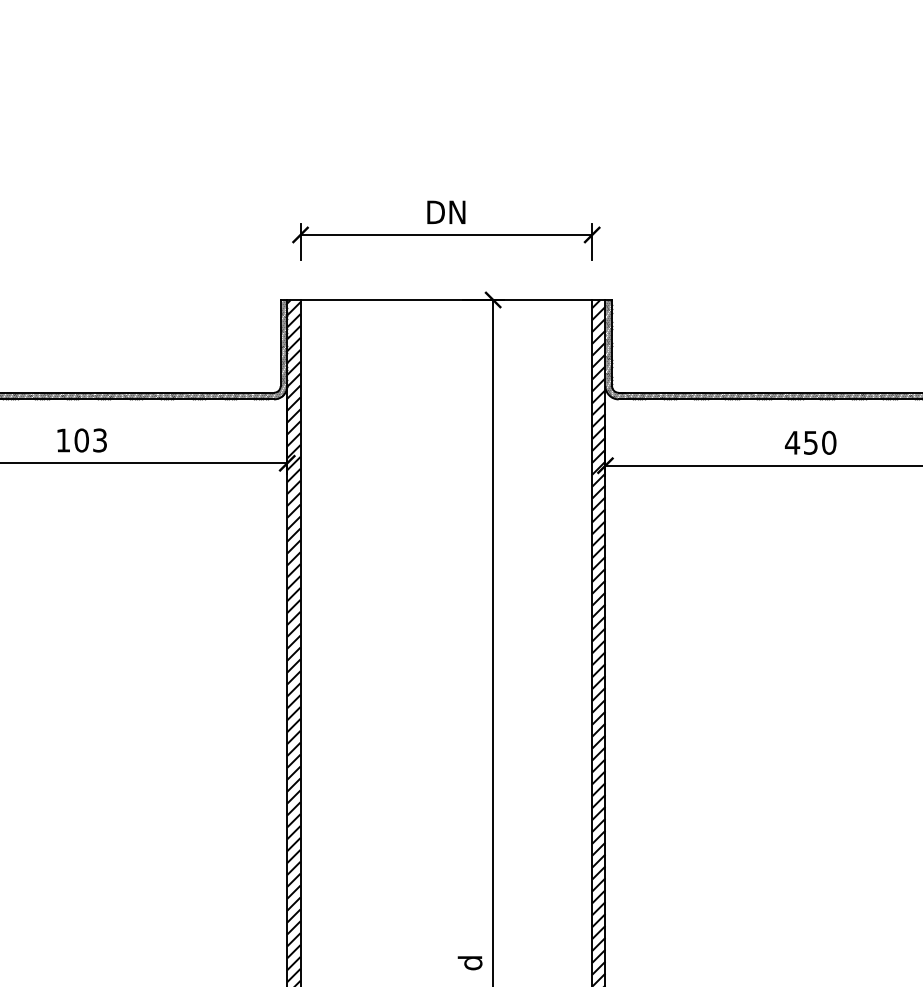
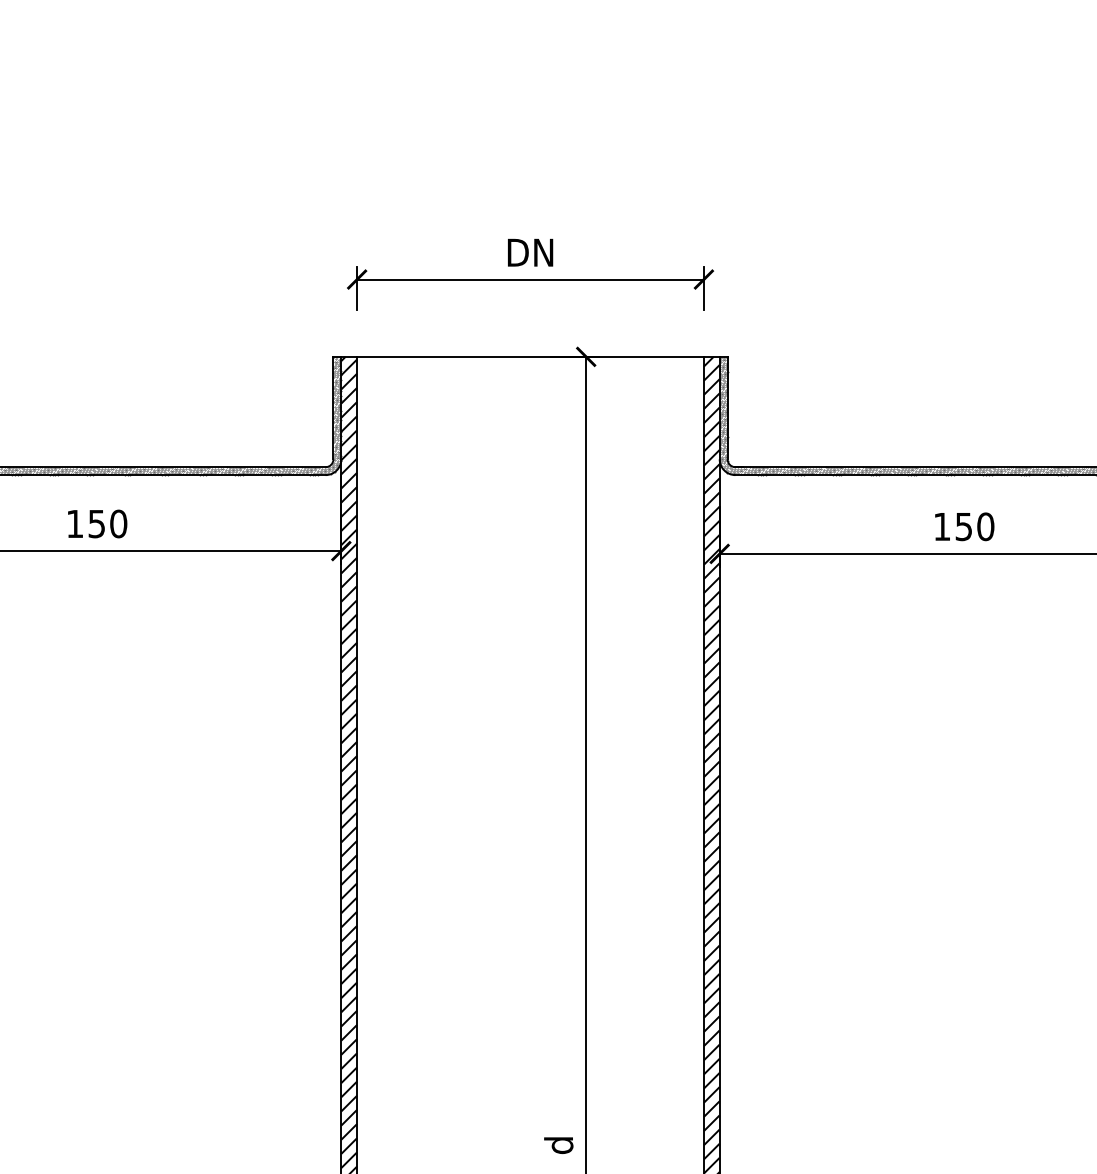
text: (90, 440) -> (107, 523), 103 -> 150
text: (792, 442) -> (942, 526), 450 -> 150

